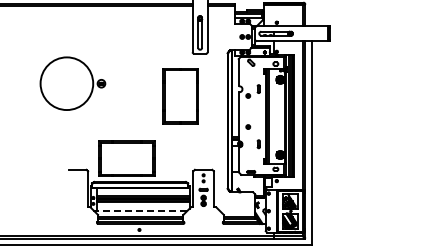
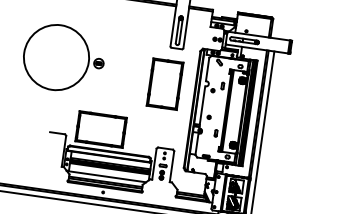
part: (72, 83) -> (63, 58), size x1.43
part: (180, 96) -> (165, 84), moved
line: (140, 211) -> (106, 176), dashed -> solid

